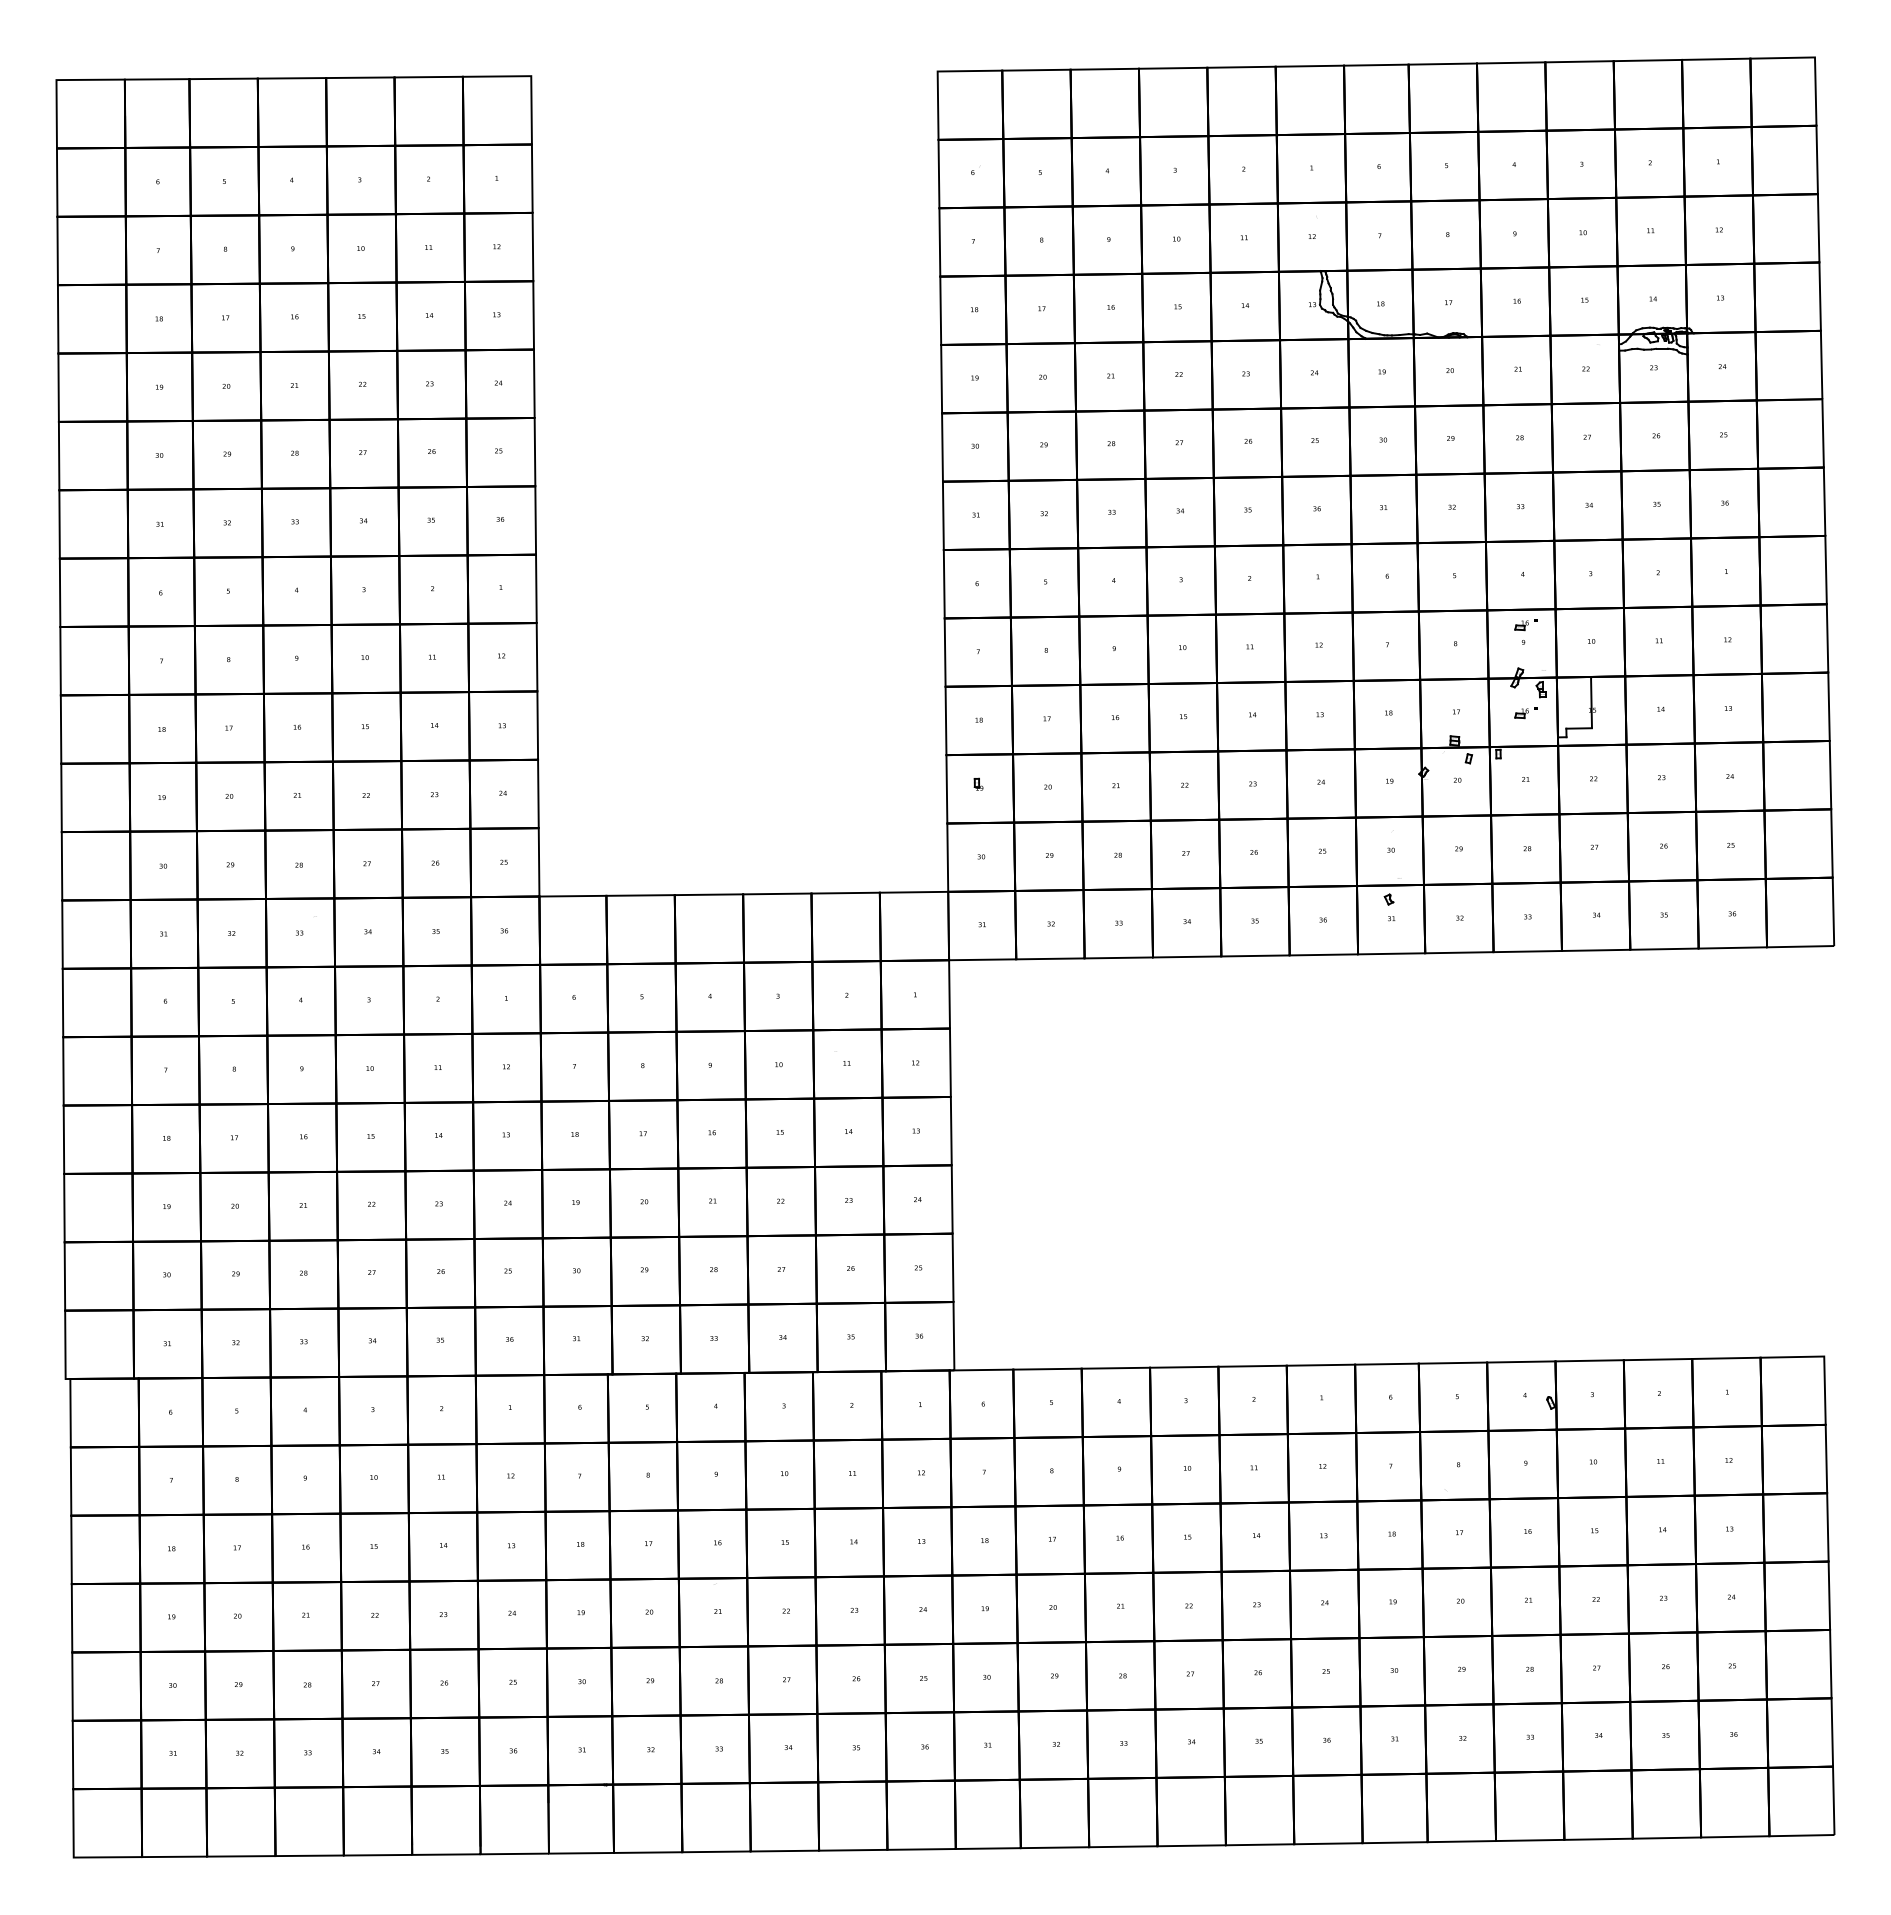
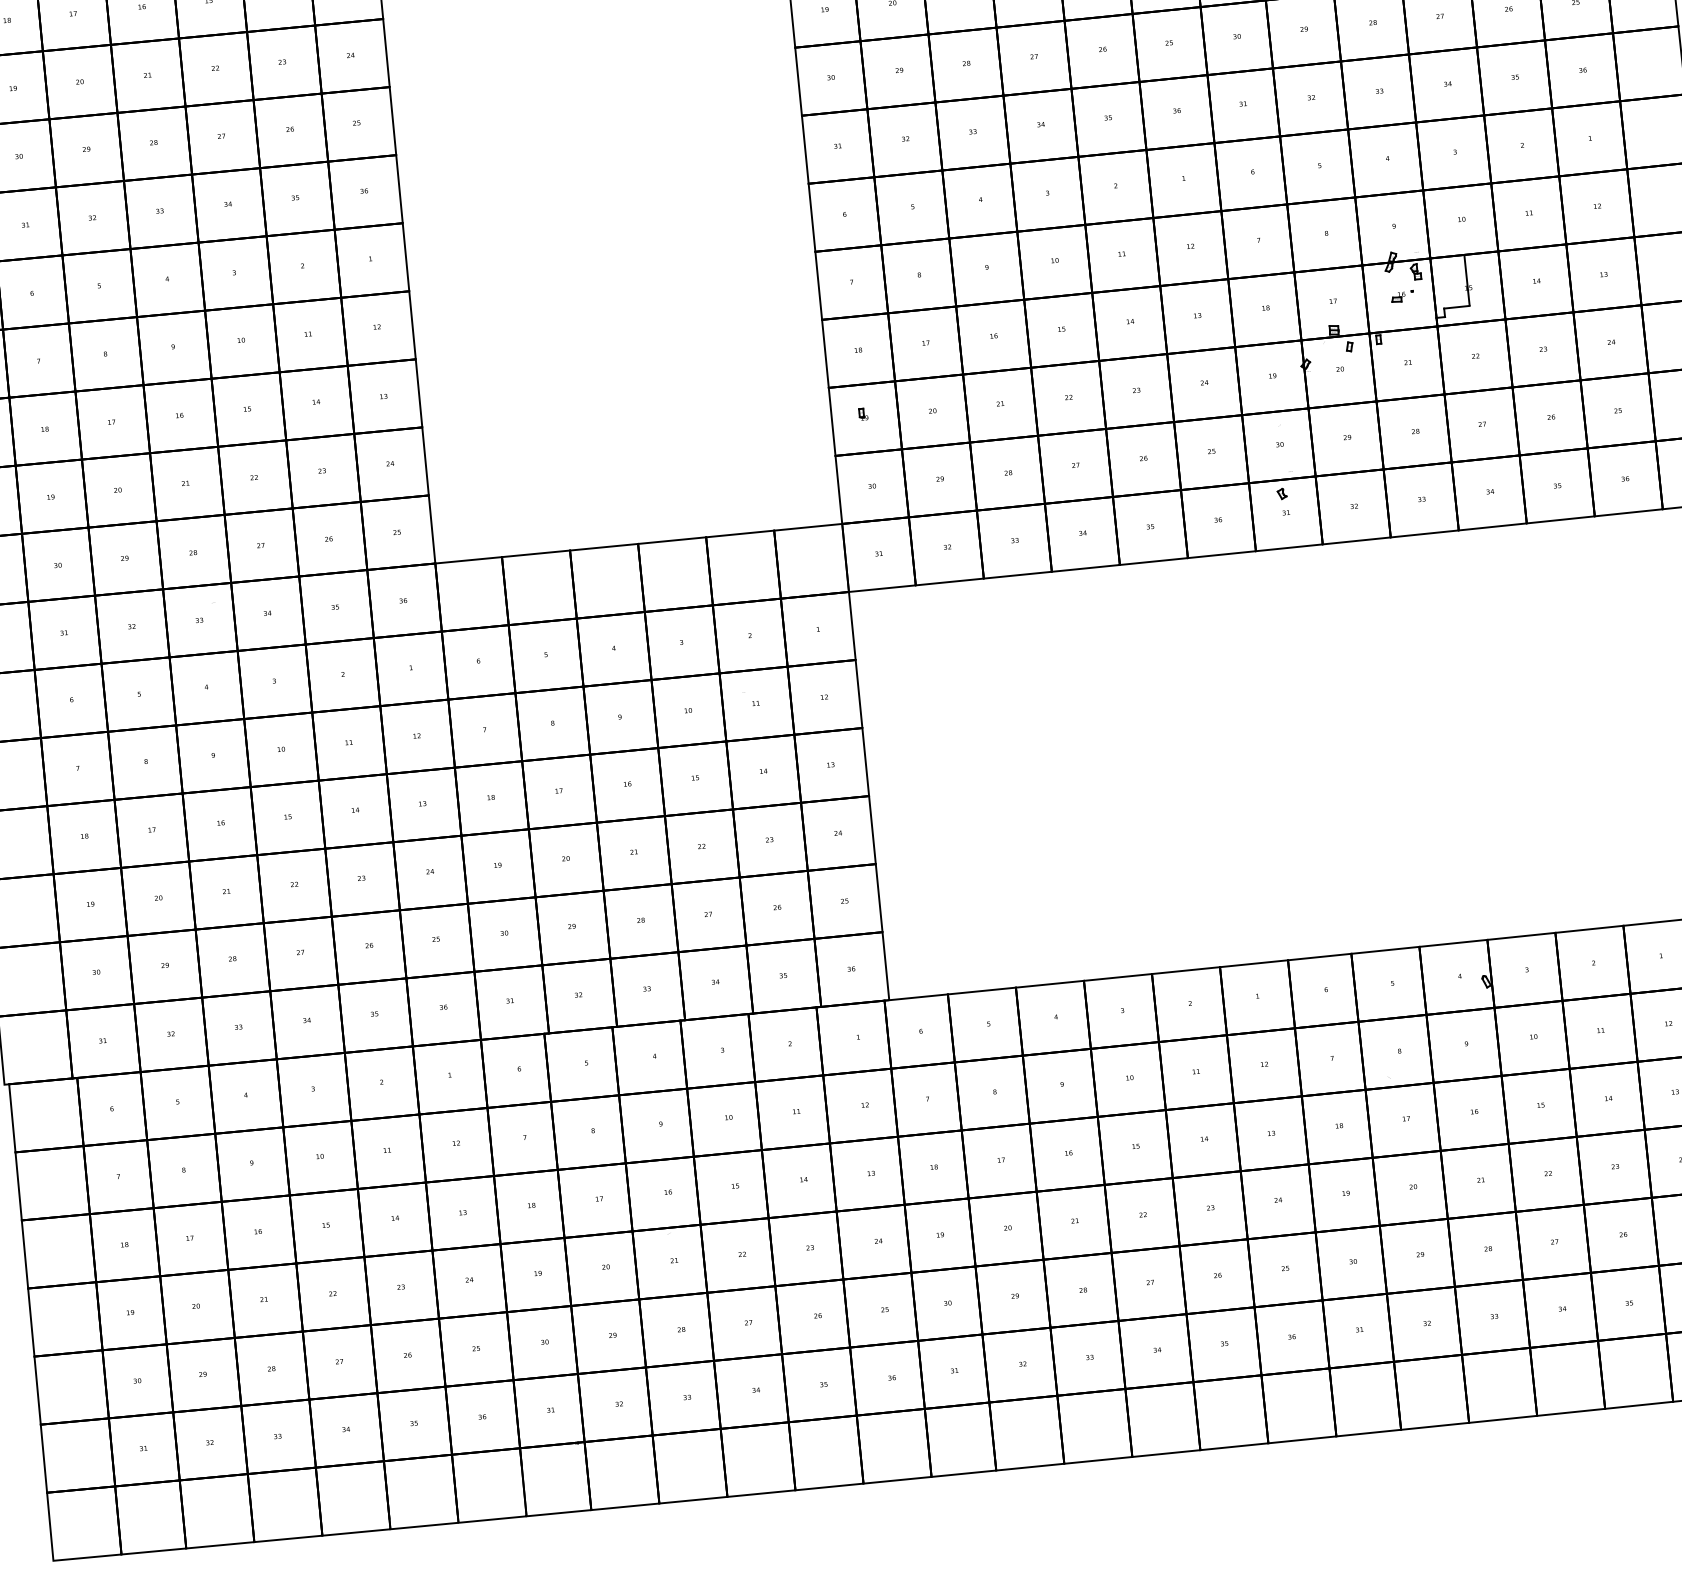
part: (1525, 625) -> (1394, 209), removed

